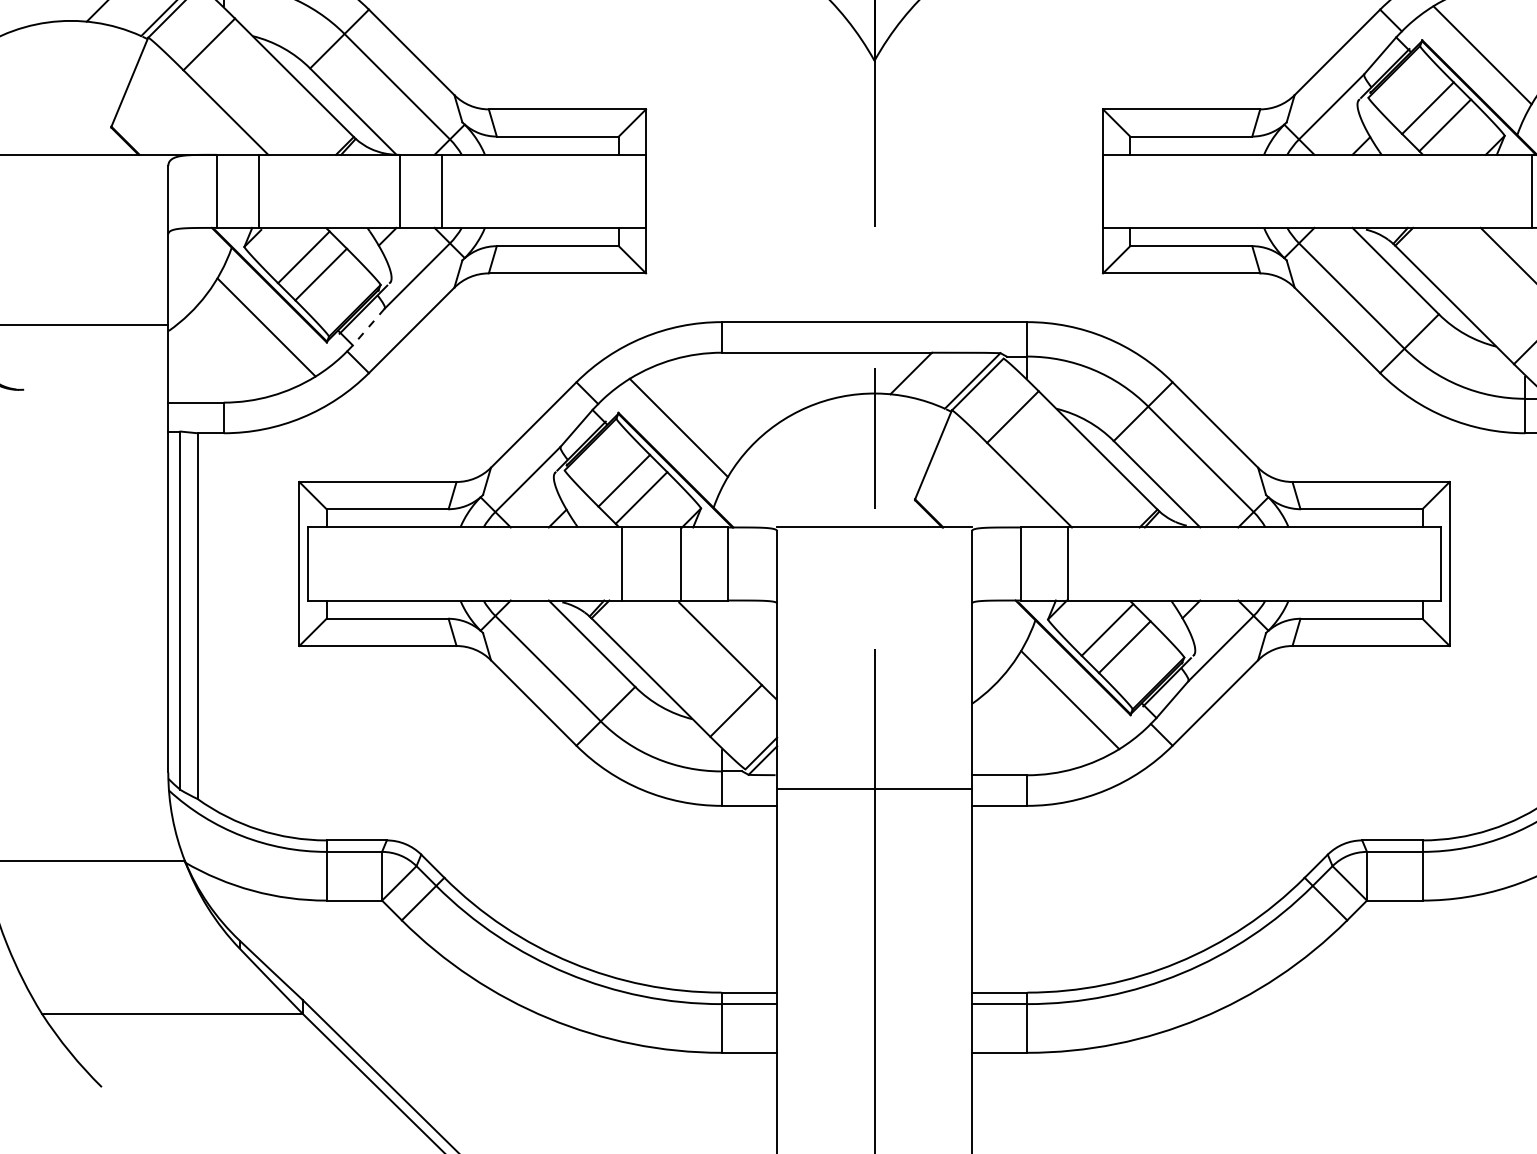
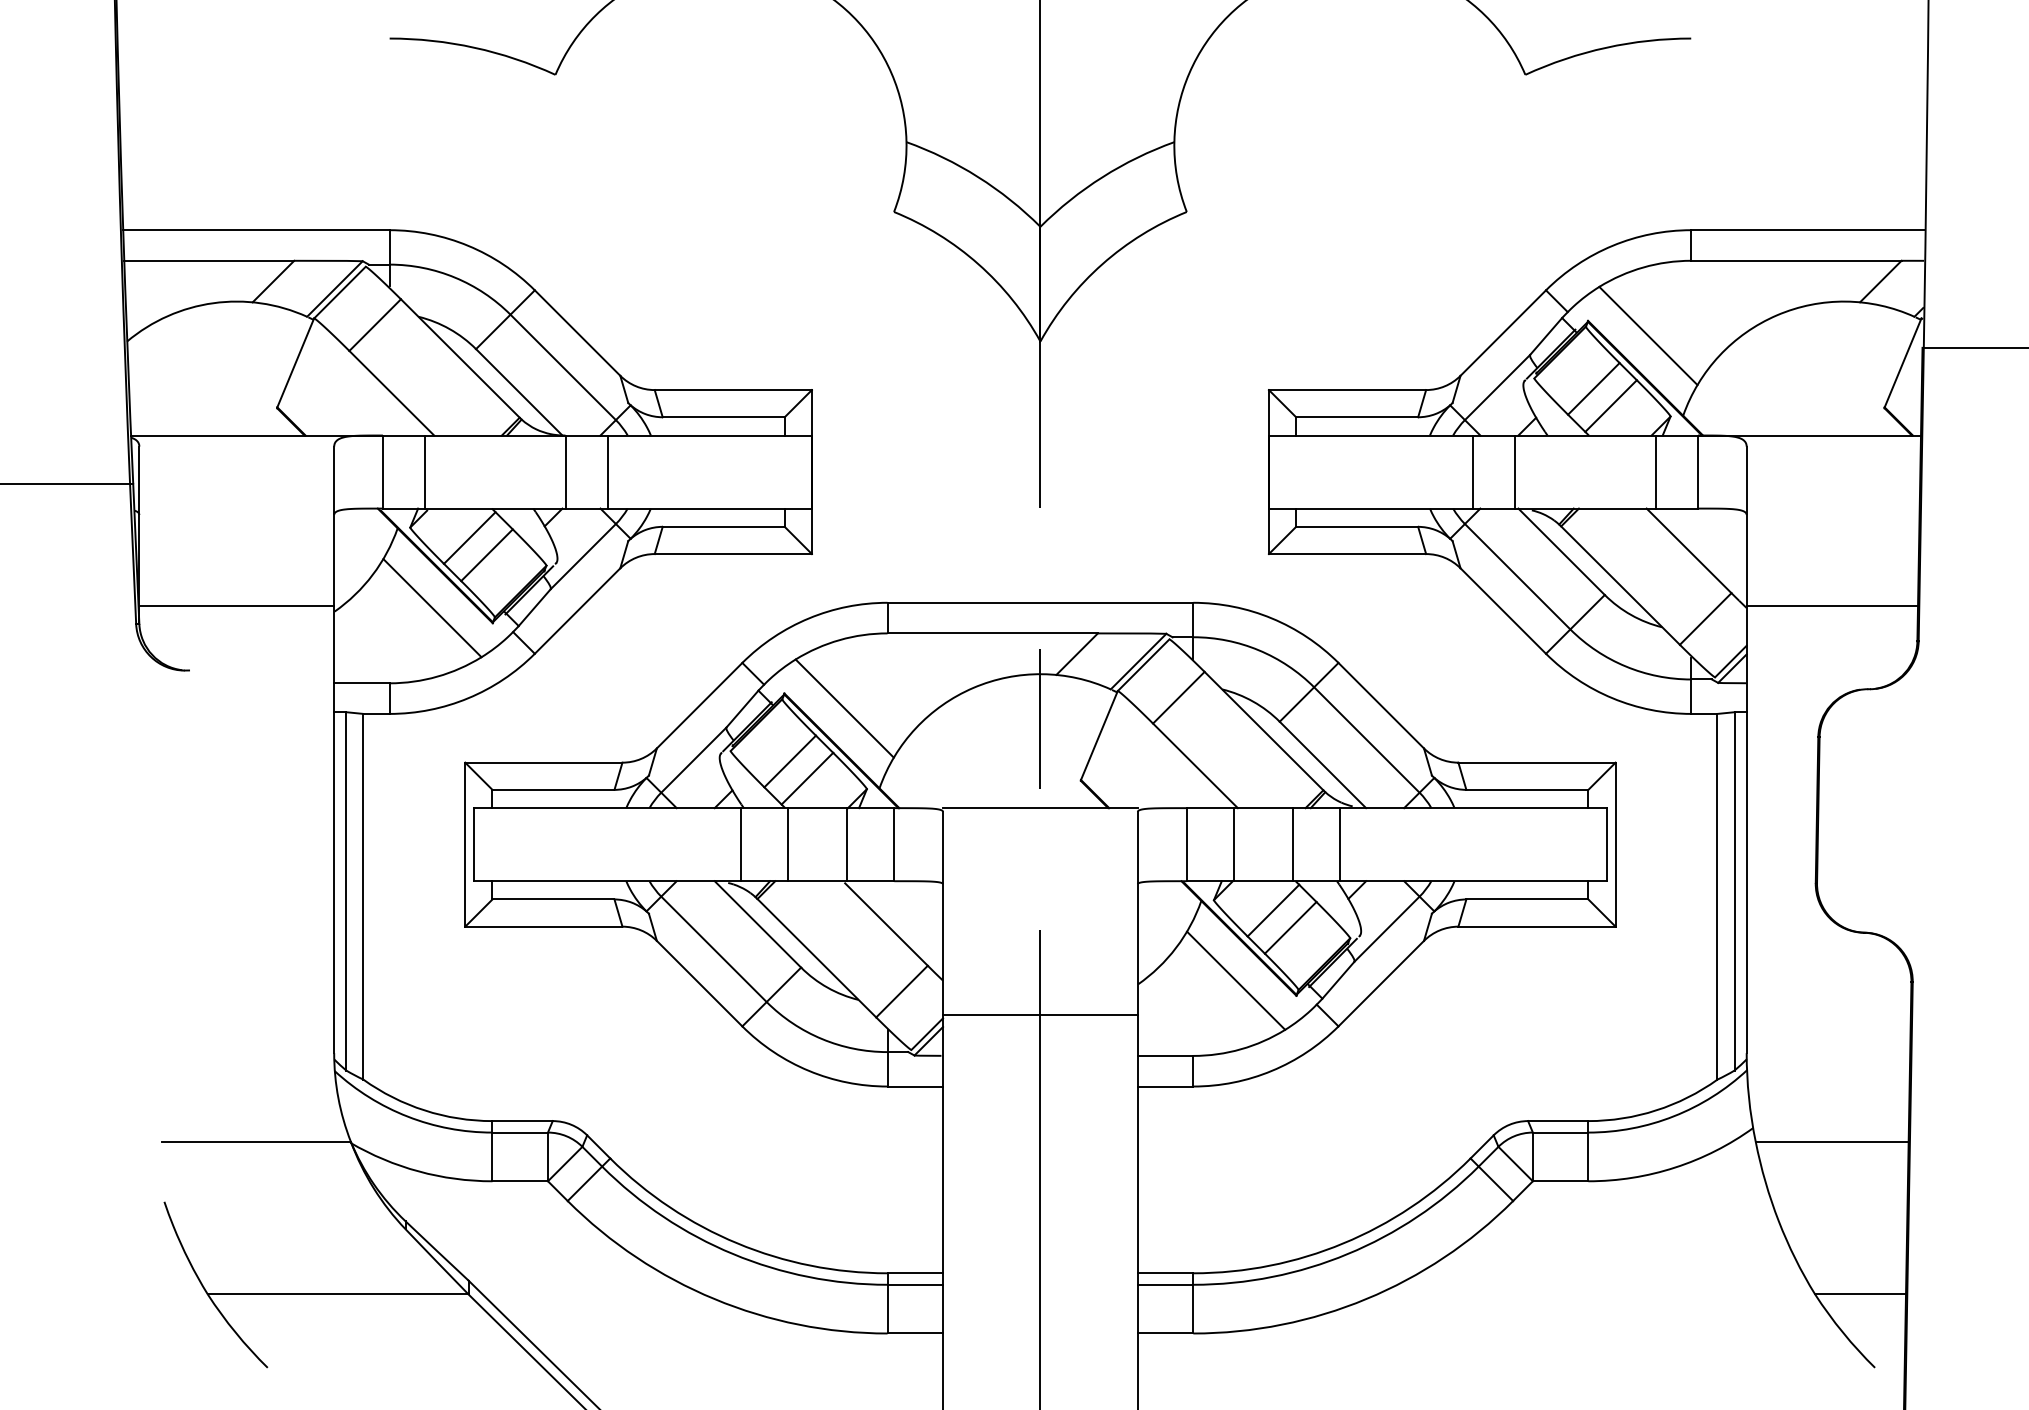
line: (1307, 190) -> (1473, 471), added
line: (1349, 190) -> (1515, 471), added
line: (1489, 190) -> (1655, 471), added
line: (368, 327) -> (534, 608), dashed -> solid
line: (575, 563) -> (741, 844), added
line: (1126, 563) -> (1292, 844), added
line: (1173, 563) -> (1339, 844), added
line: (874, 788) -> (1040, 1014), moved

